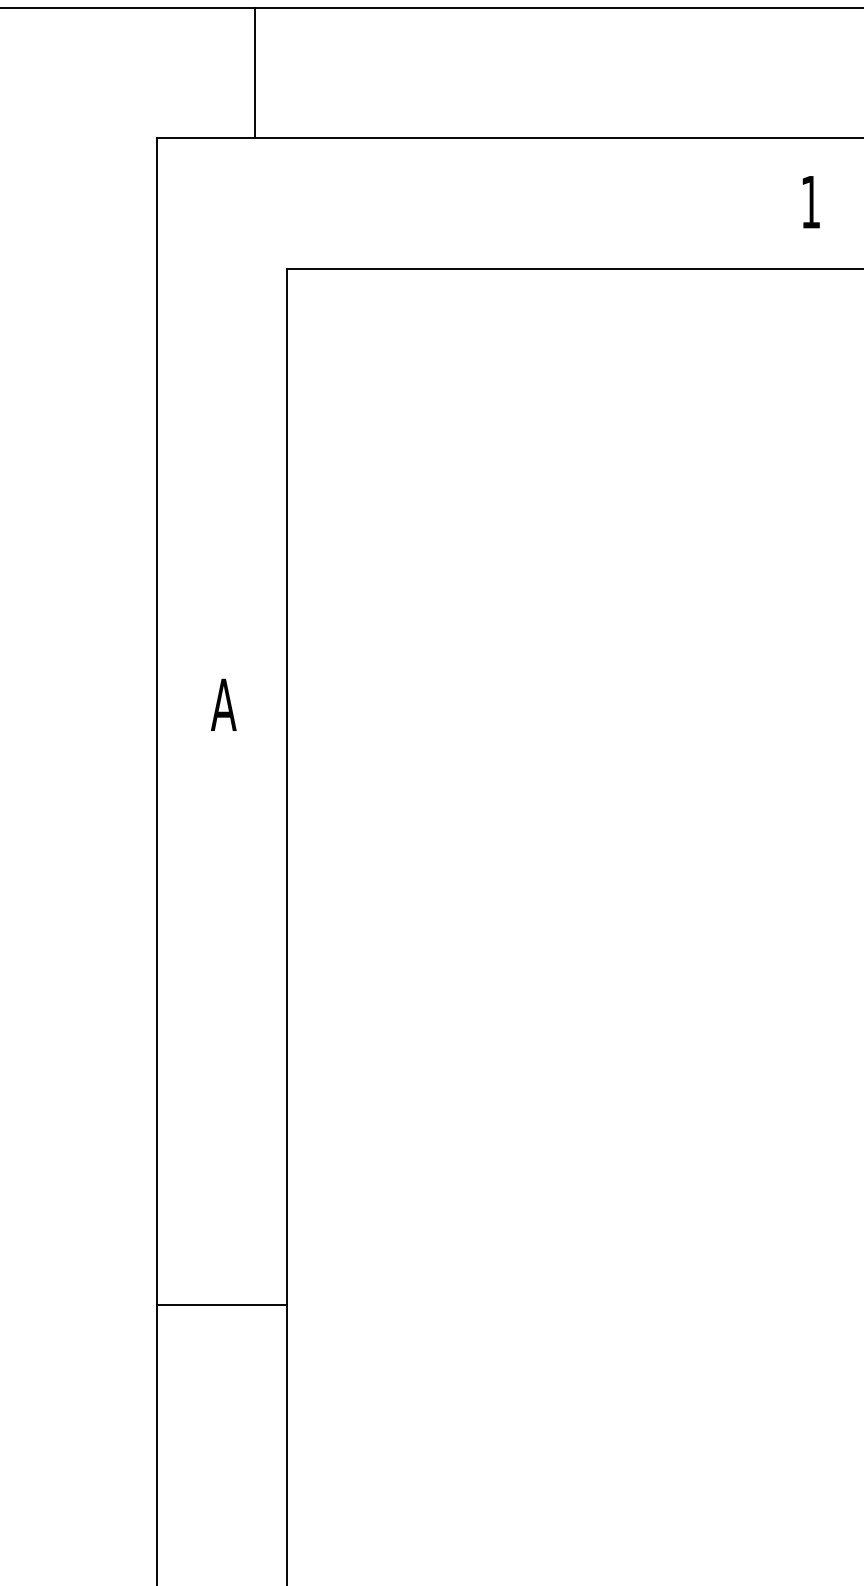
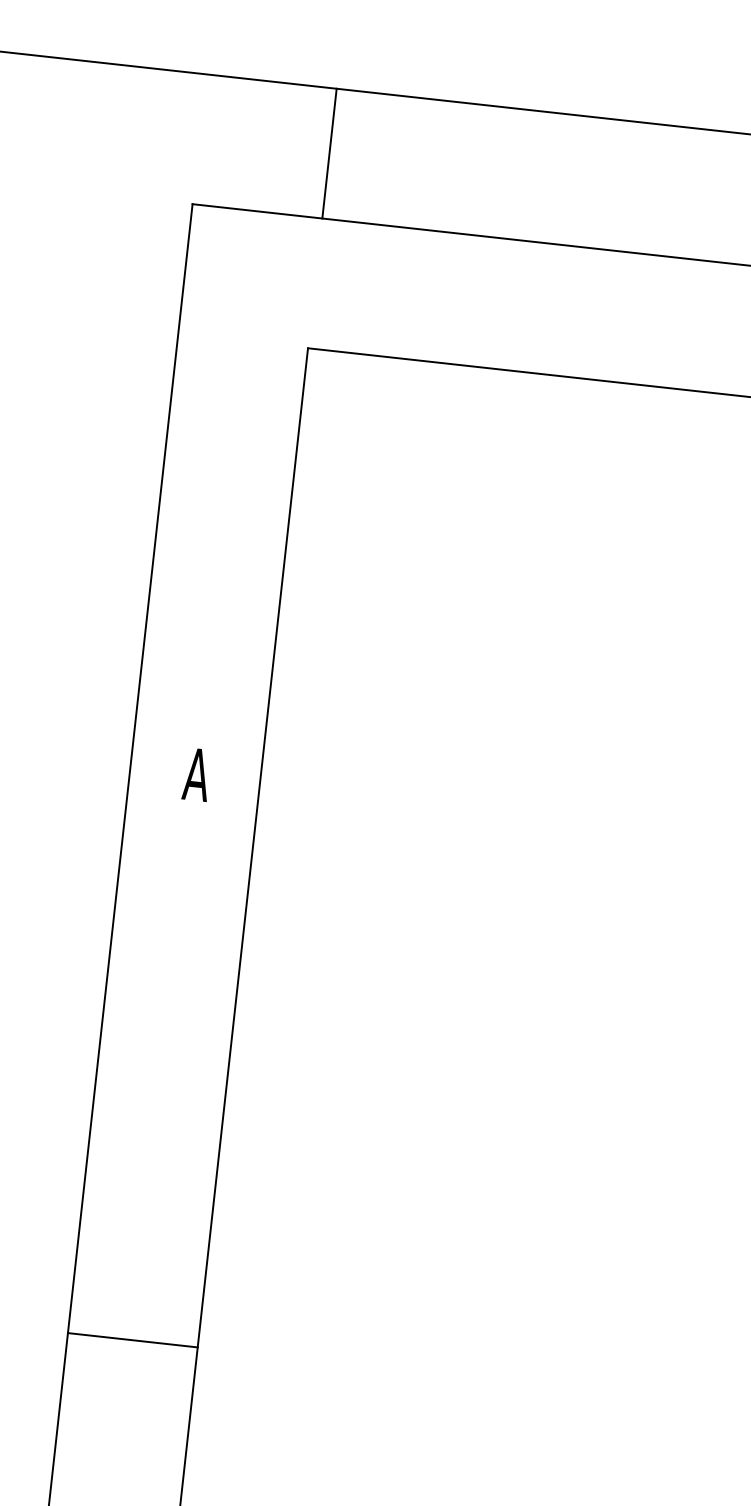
line: (255, 72) -> (329, 153), moved
line: (221, 1305) -> (132, 1340), moved

